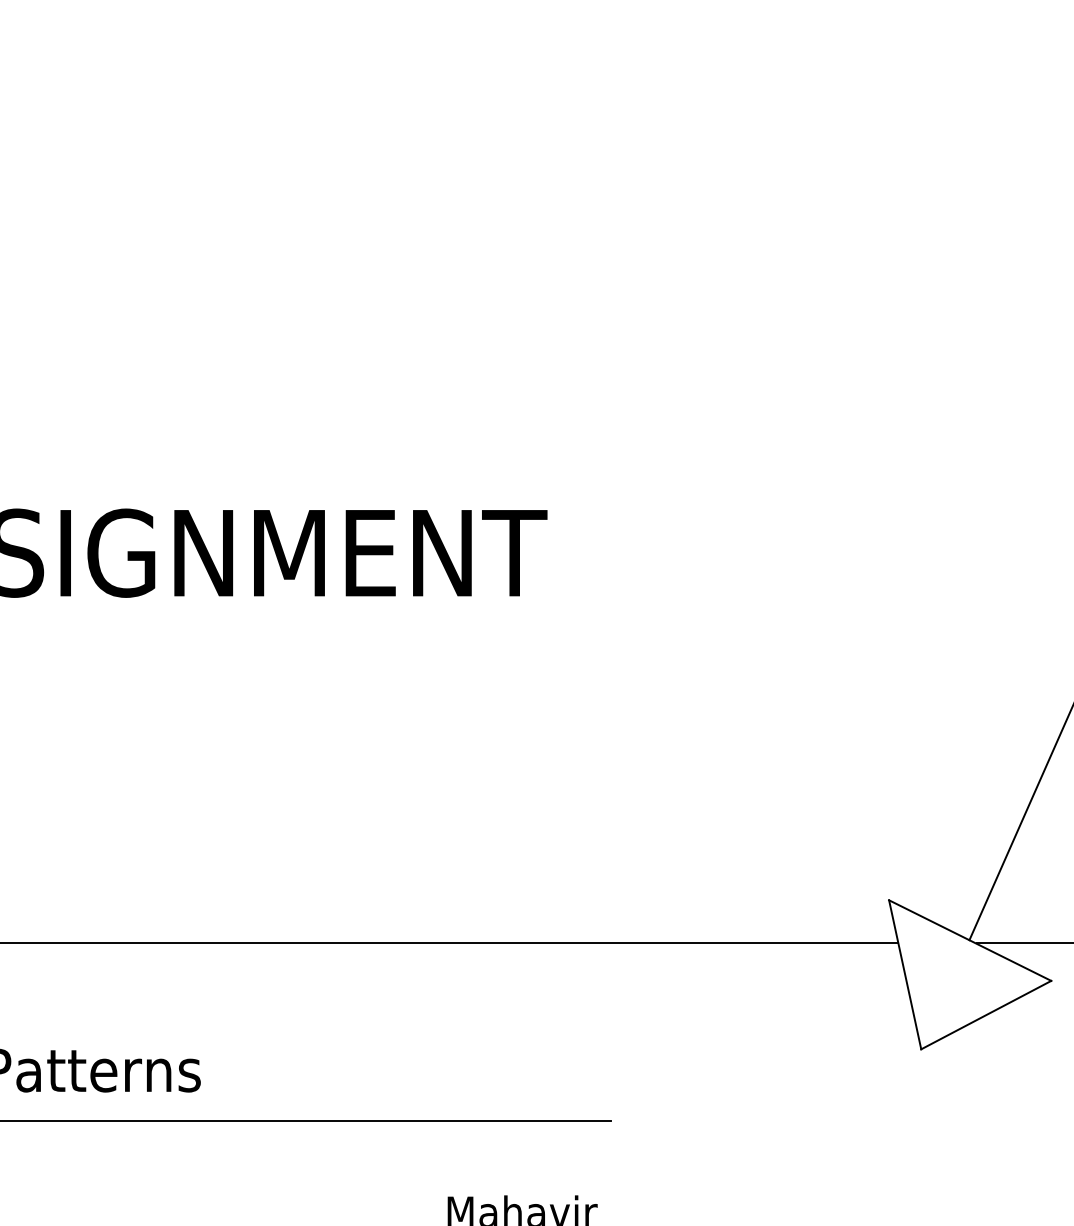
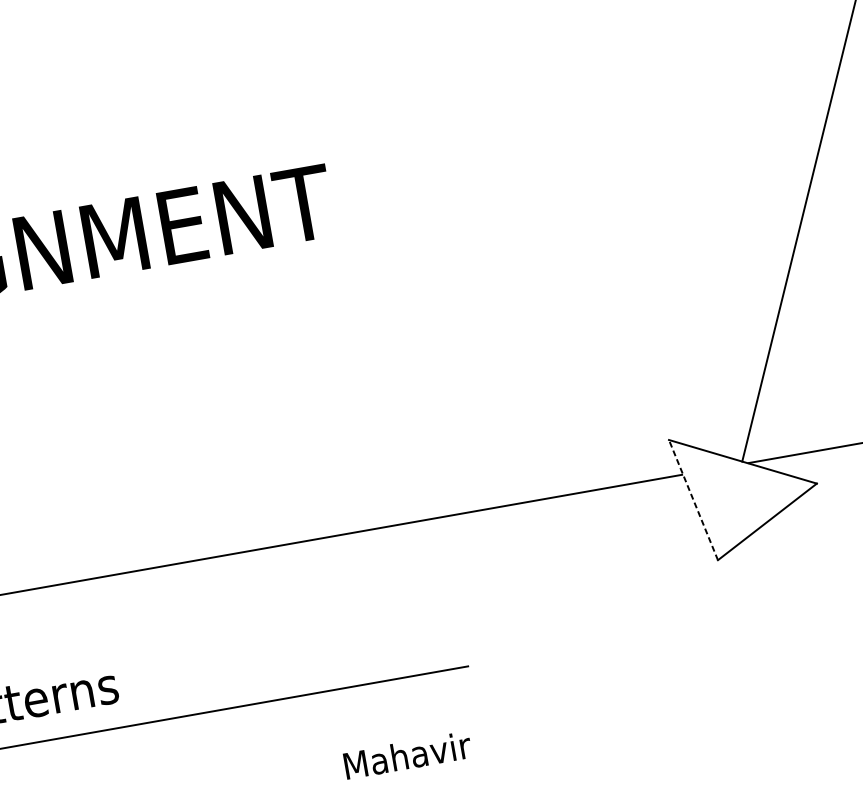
line: (905, 974) -> (693, 499), solid -> dashed

